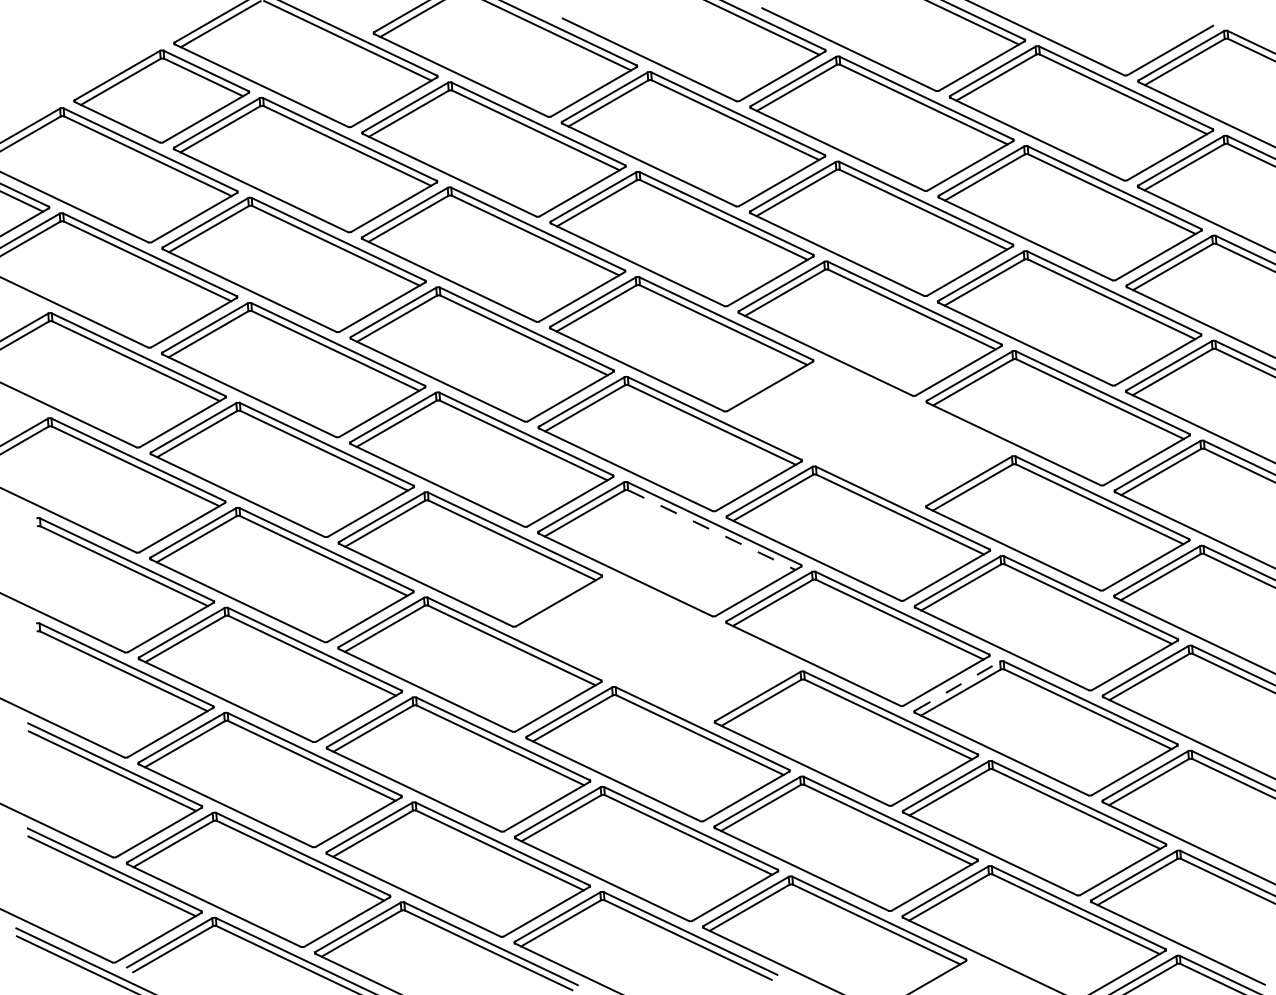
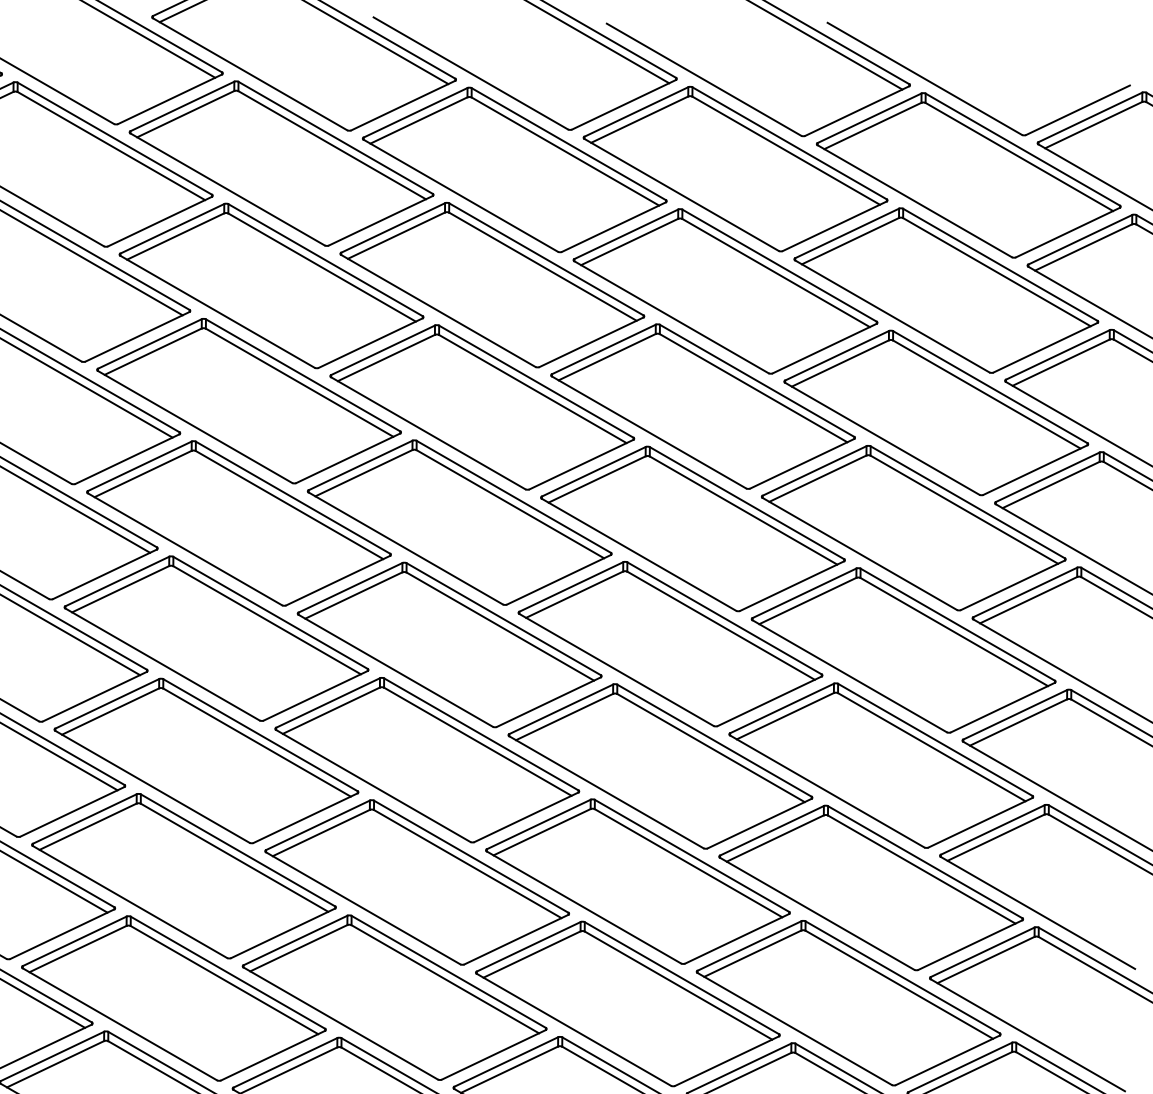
part: (869, 433) -> (692, 528), added
line: (711, 530) -> (499, 626), dashed -> solid
part: (658, 649) -> (427, 760), added
line: (957, 685) -> (772, 829), dashed -> solid

